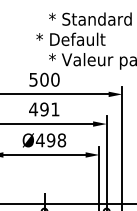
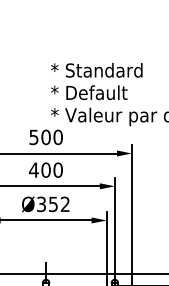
text: (71, 39) -> (89, 92), moved
text: (49, 108) -> (51, 169), 491 -> 400
text: (50, 140) -> (52, 204), Ø498 -> Ø352

